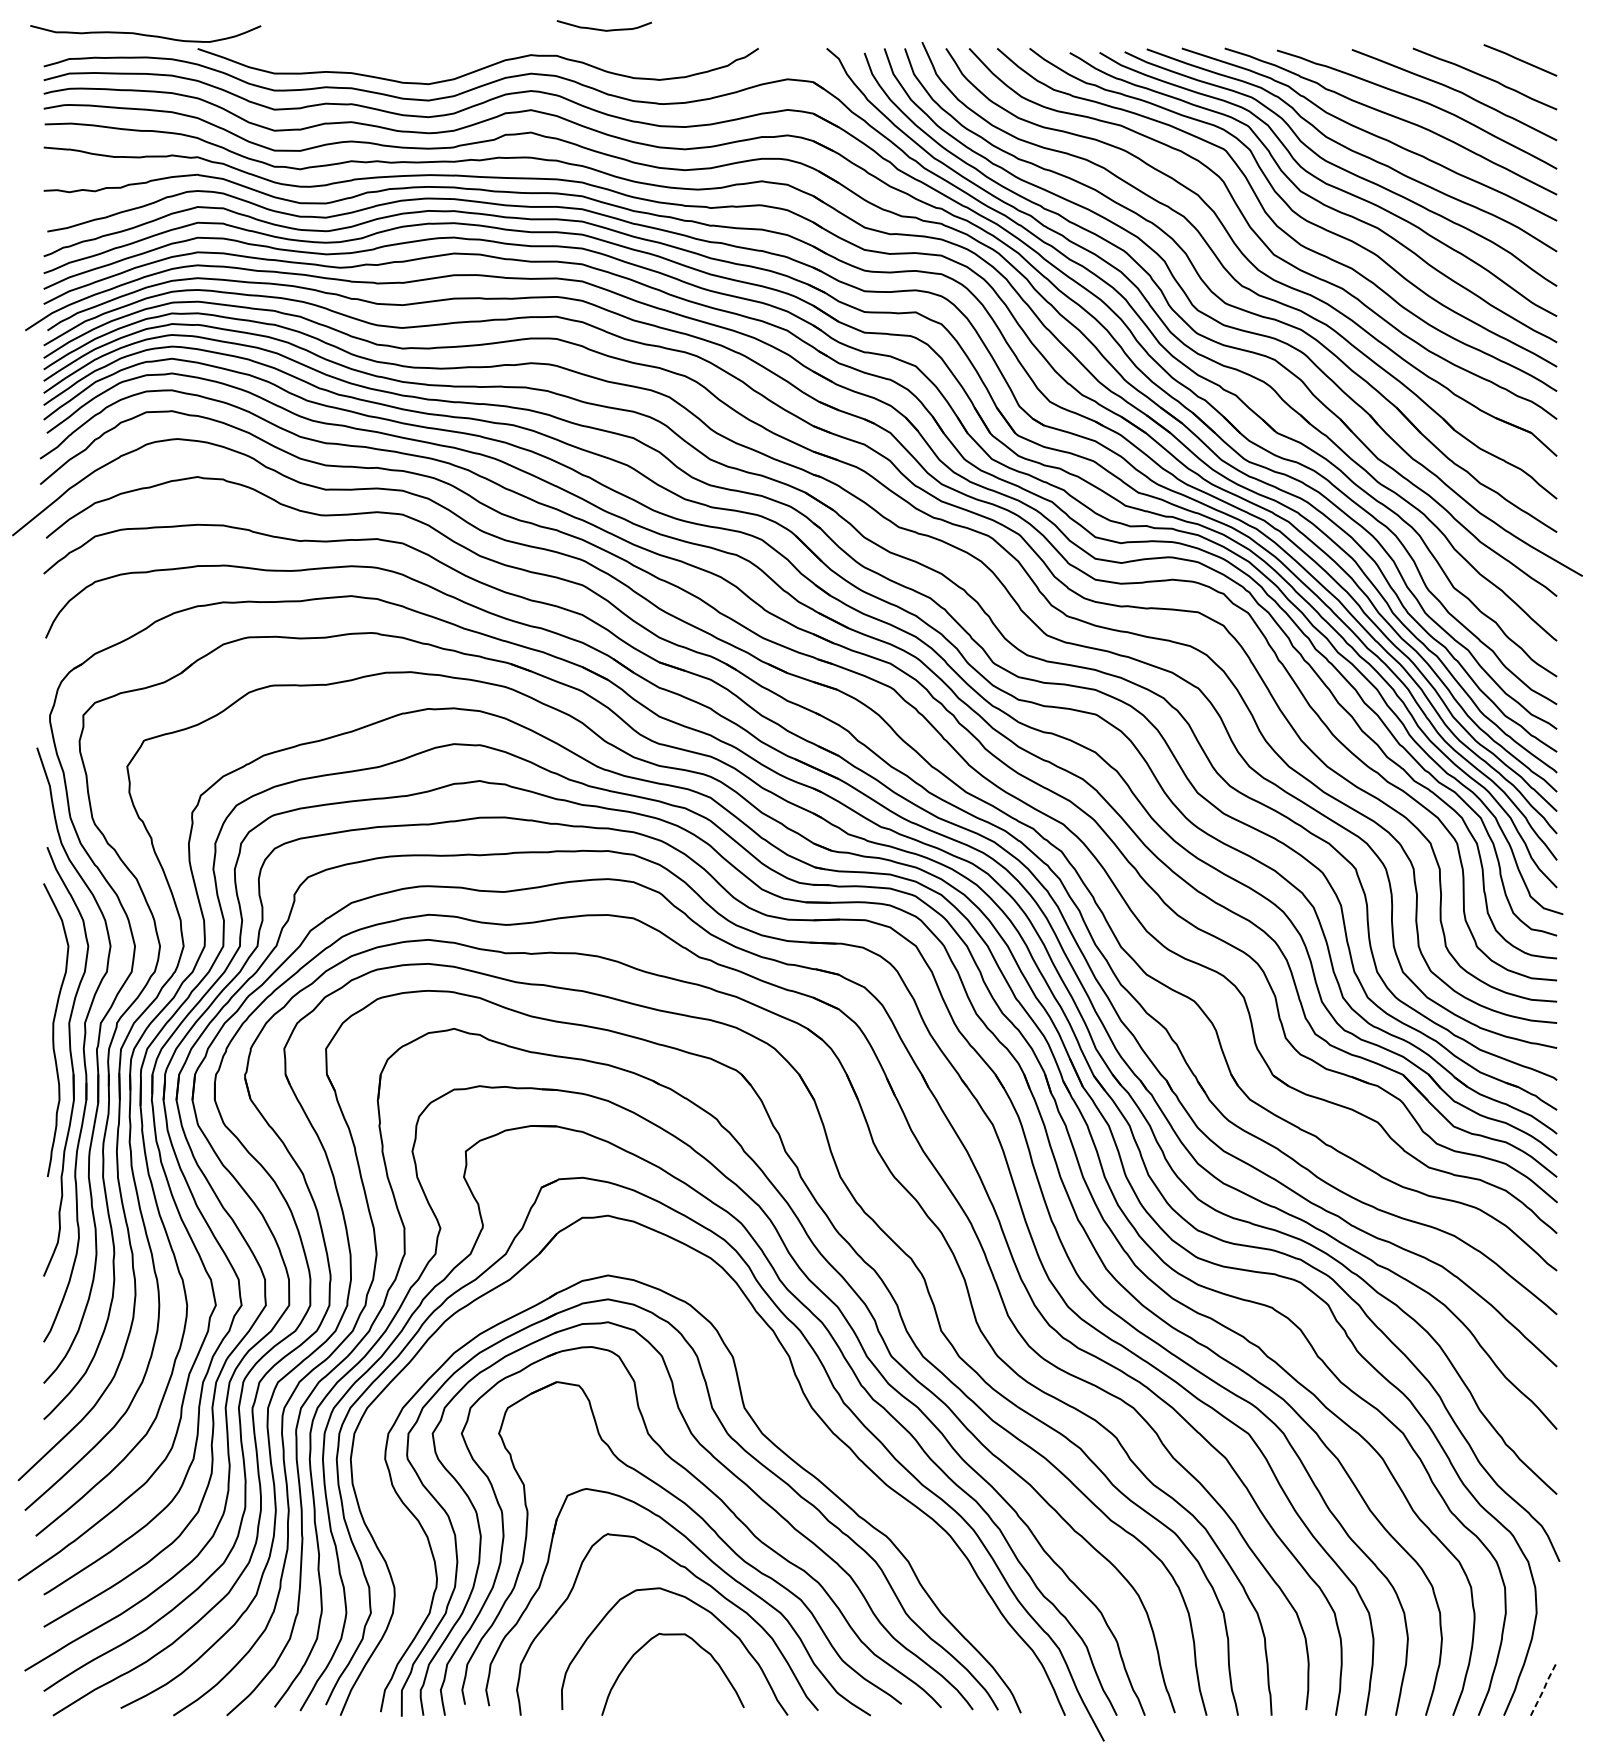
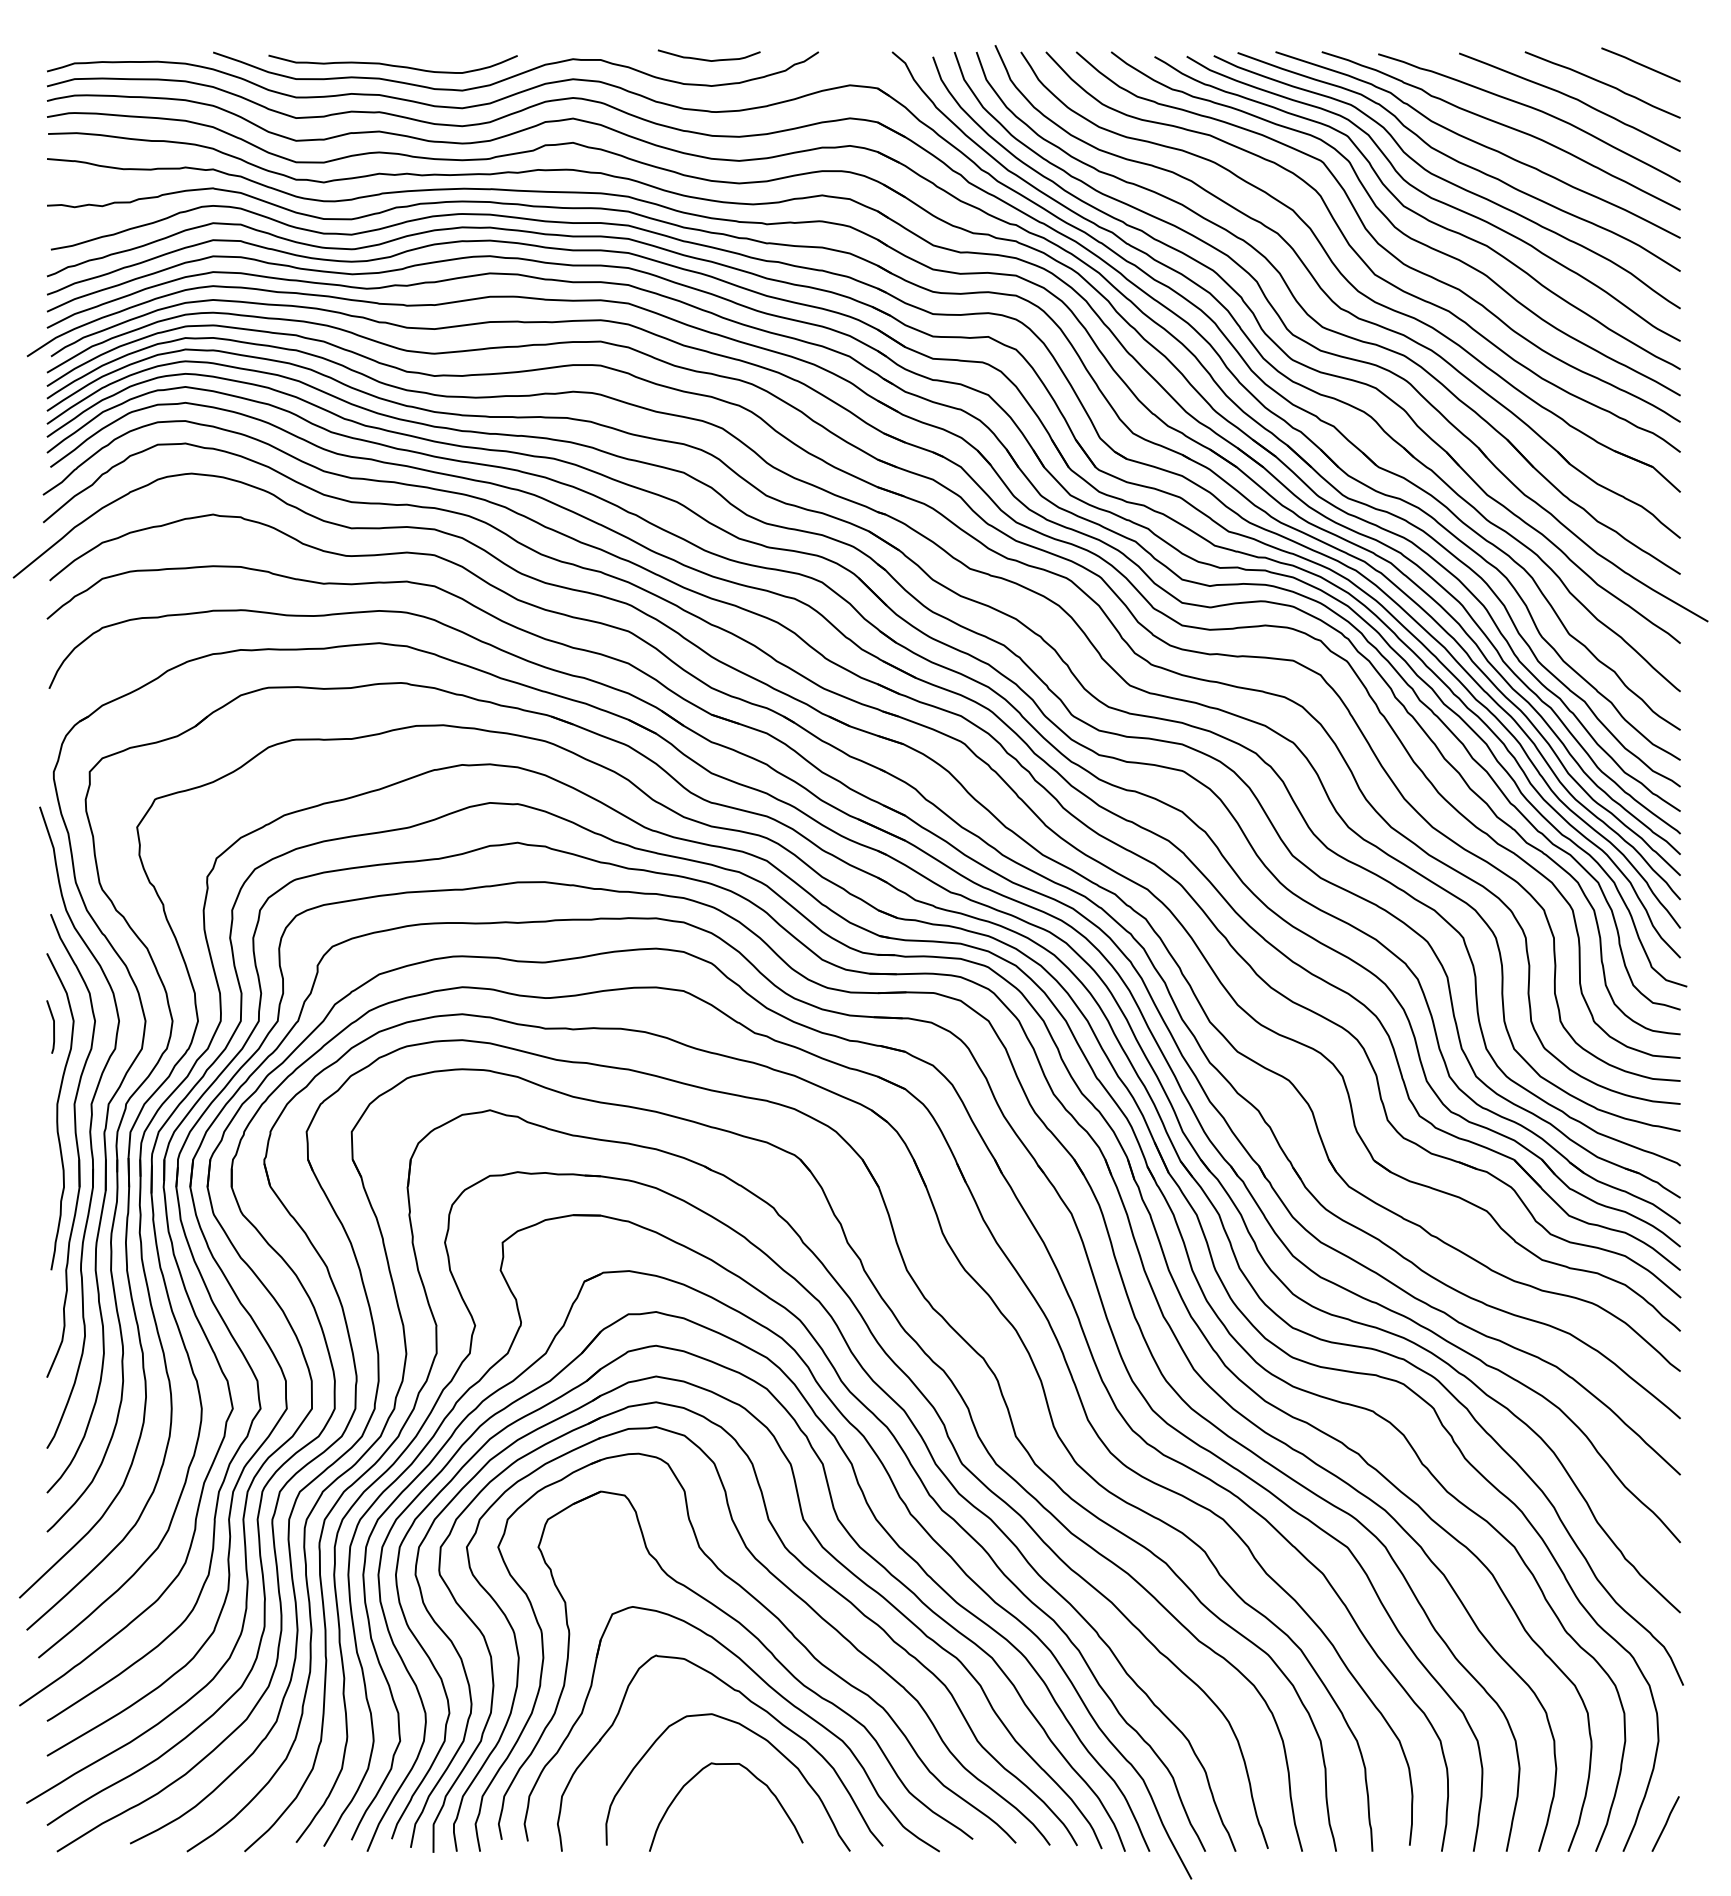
curve: (603, 29) -> (708, 59), moved
curve: (145, 34) -> (392, 64), moved
line: (49, 951) -> (53, 1026), added
part: (784, 1419) -> (846, 1532), added
line: (1544, 1690) -> (1666, 1824), dashed -> solid

